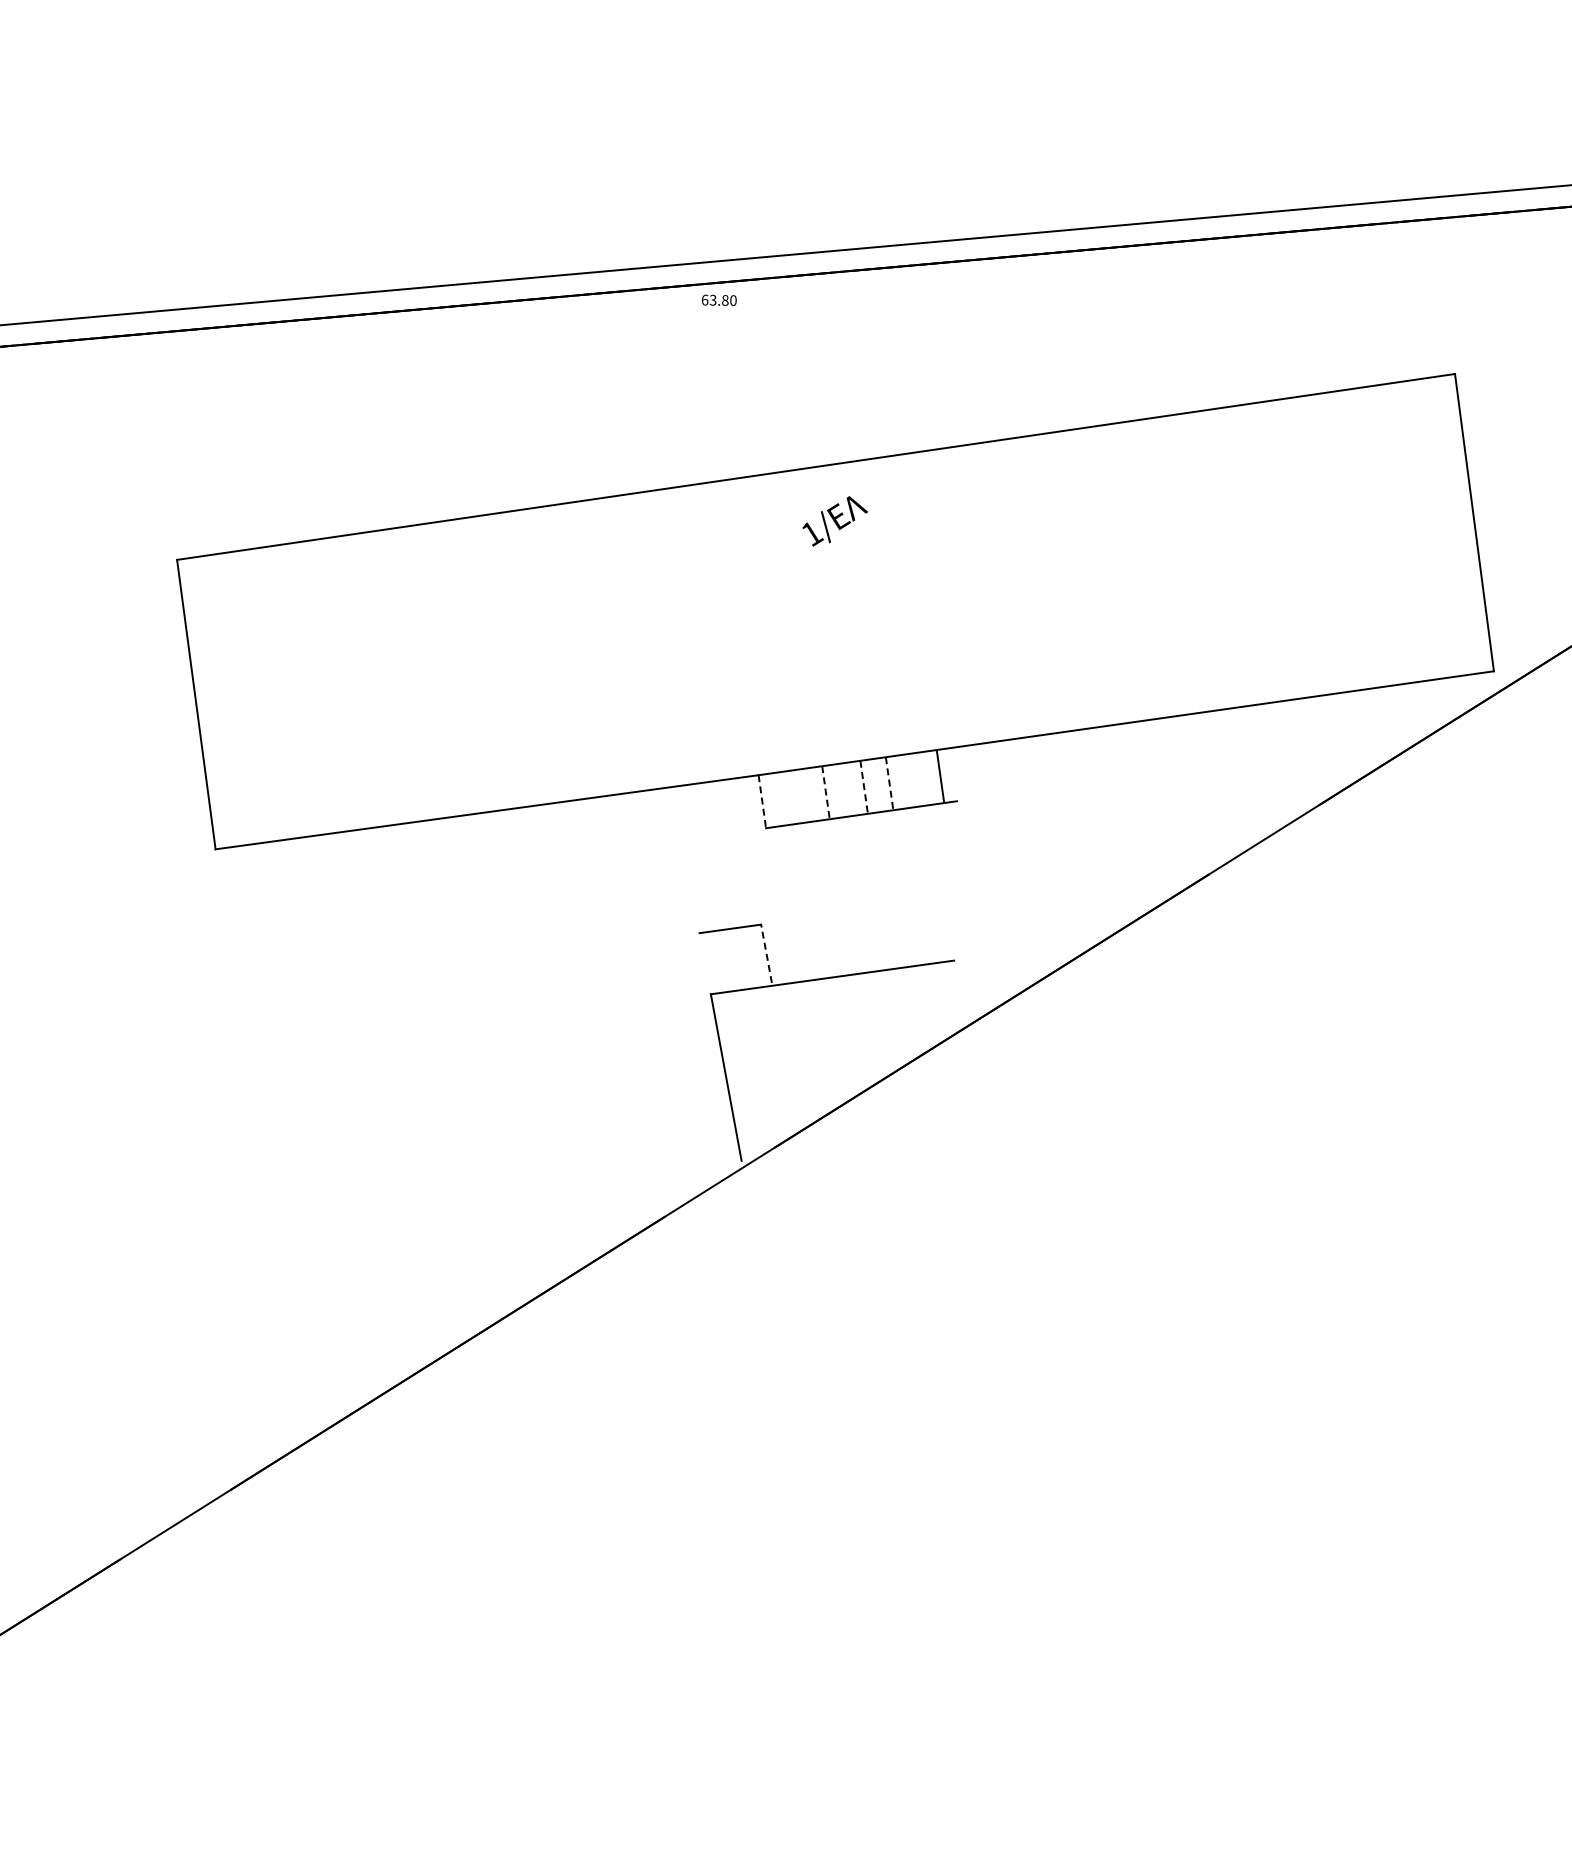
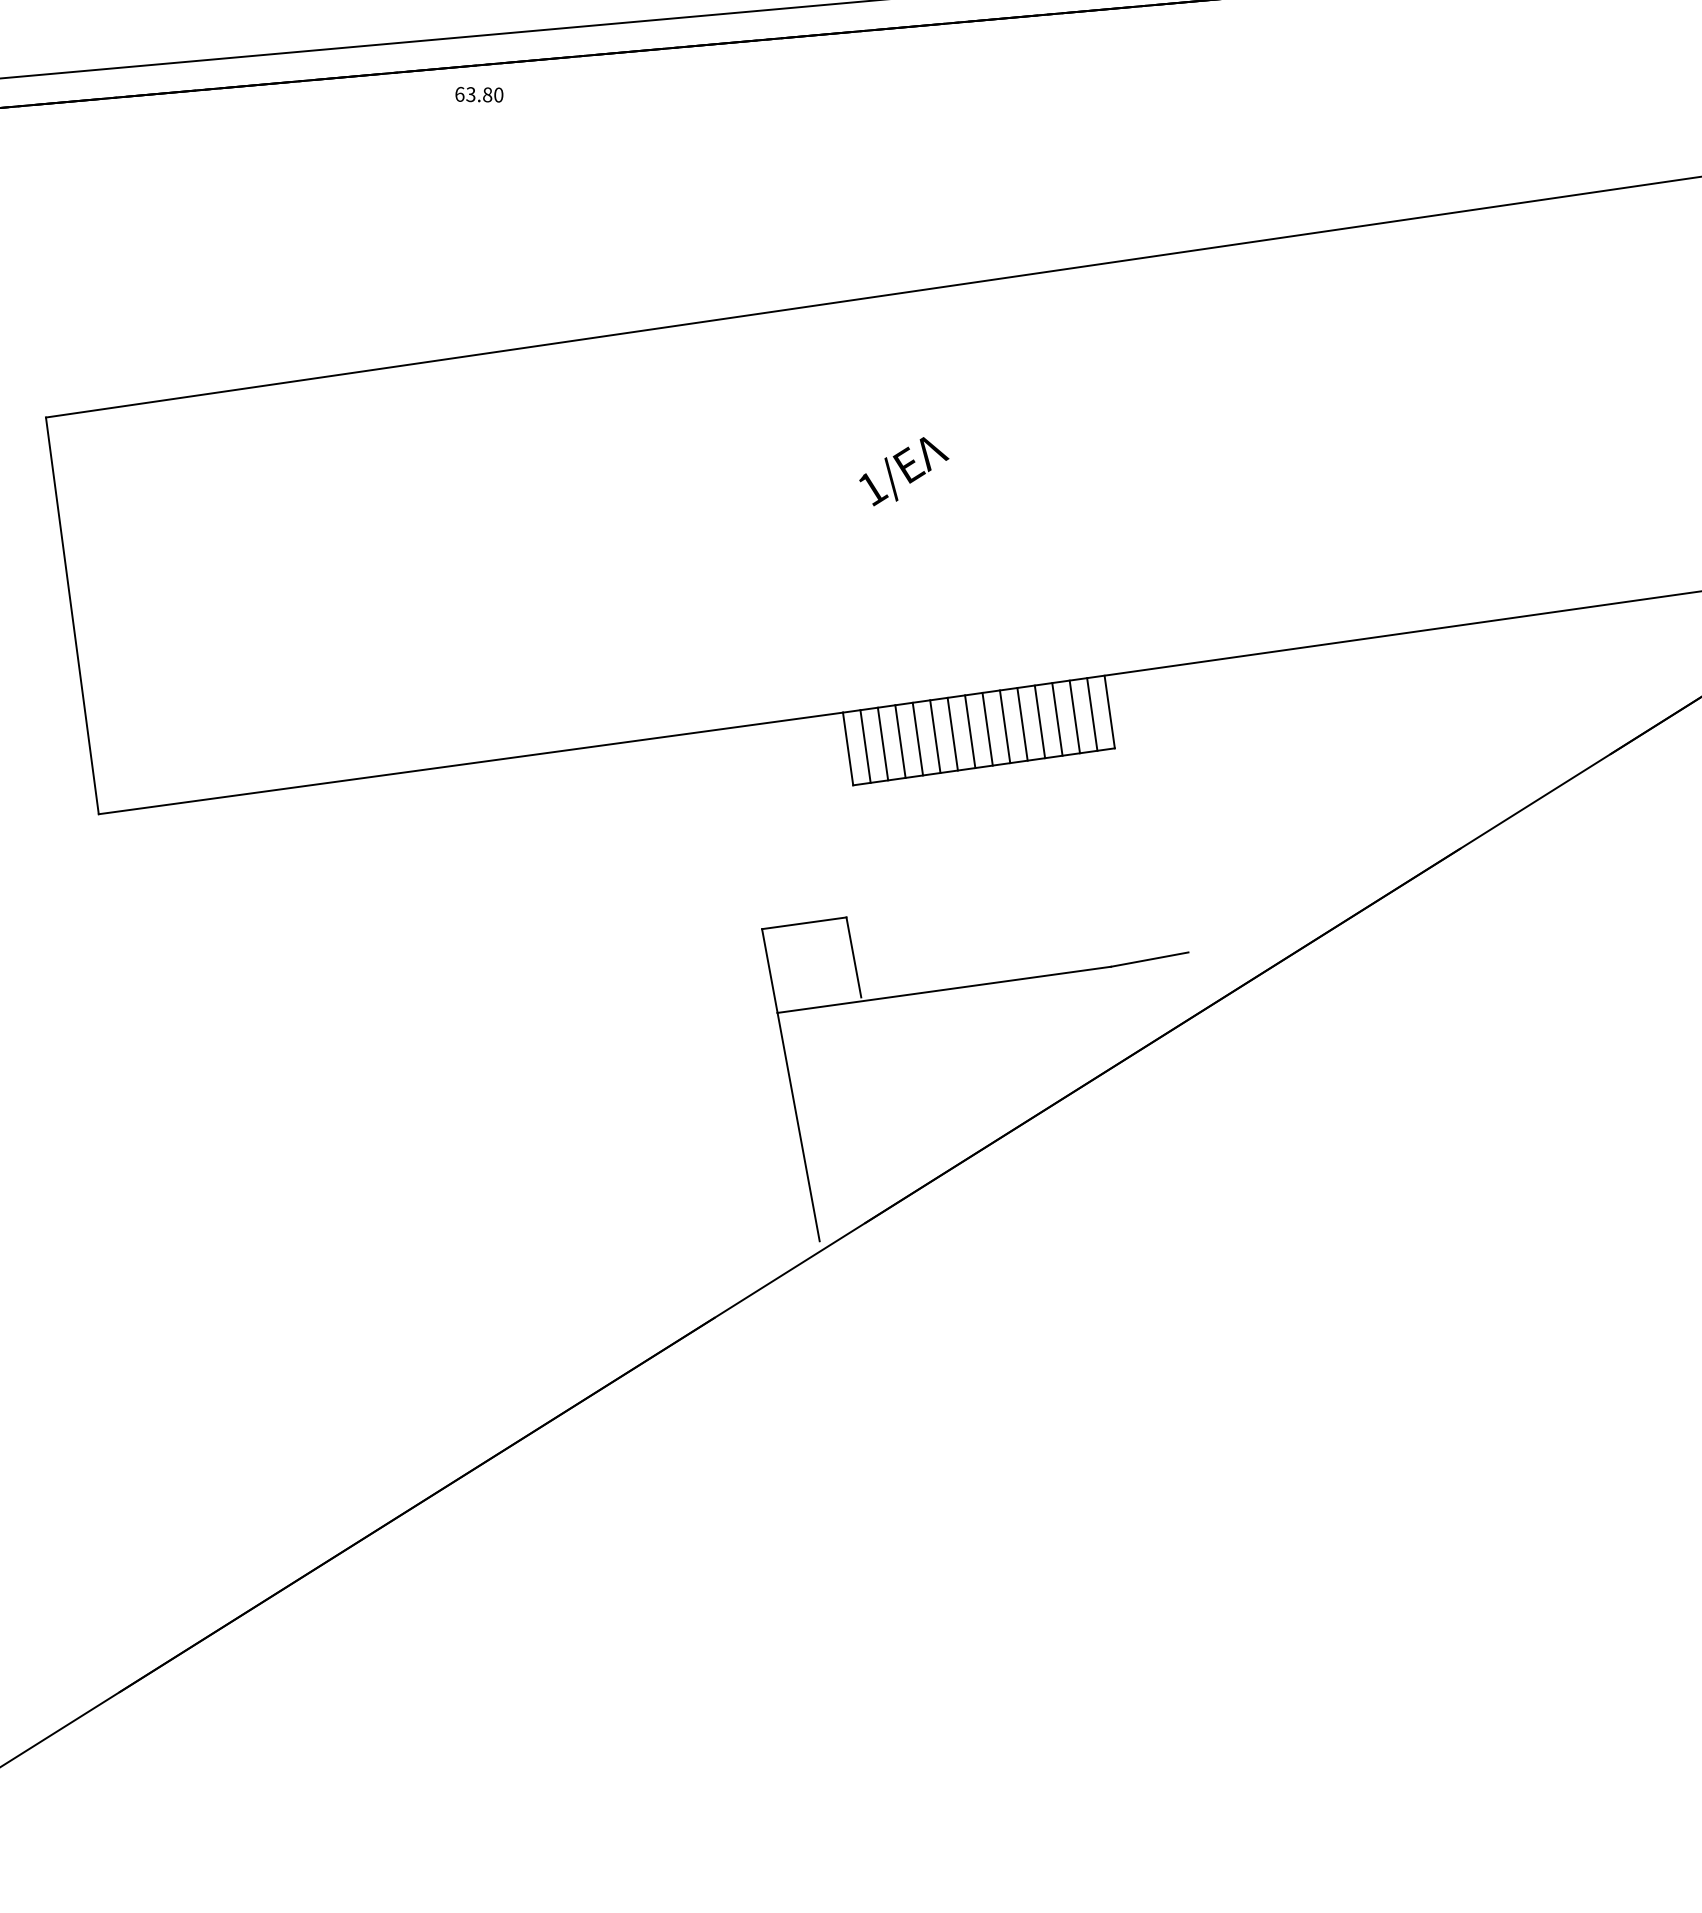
text: (719, 300) -> (479, 94), moved
text: (834, 521) -> (903, 471), moved
line: (952, 774) -> (1108, 711), added
line: (927, 777) -> (1074, 715), added
line: (914, 779) -> (1056, 718), added
line: (902, 781) -> (1040, 721), added
line: (889, 783) -> (1022, 724), dashed -> solid
line: (876, 785) -> (1004, 726), added
line: (864, 787) -> (988, 729), dashed -> solid
line: (851, 788) -> (970, 730), added
line: (838, 790) -> (952, 733), added
line: (825, 792) -> (934, 736), dashed -> solid
line: (813, 794) -> (918, 739), added
line: (800, 795) -> (900, 740), added
line: (787, 797) -> (882, 743), added
line: (774, 799) -> (864, 745), added
line: (762, 801) -> (848, 748), dashed -> solid
line: (766, 953) -> (853, 957), dashed -> solid
line: (982, 955) -> (1149, 959), added
line: (704, 963) -> (768, 970), added

